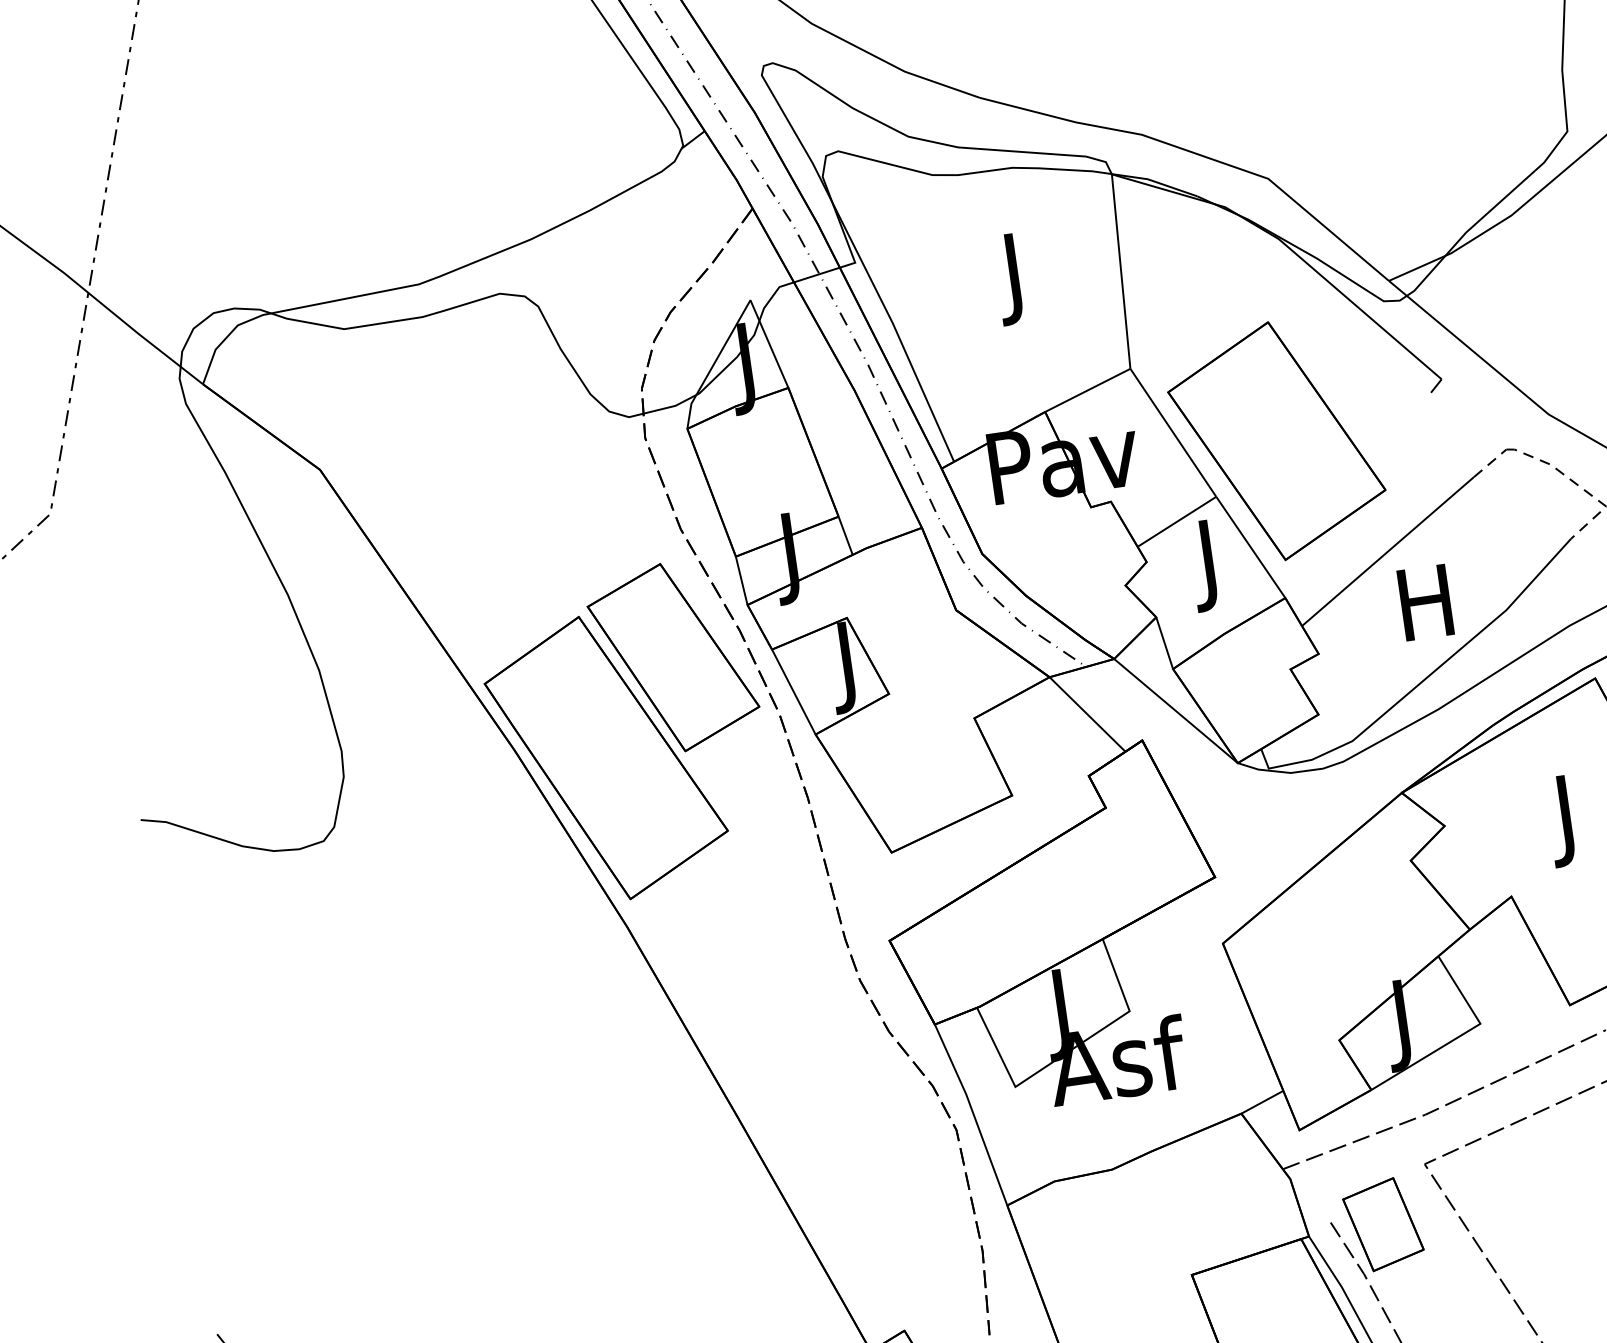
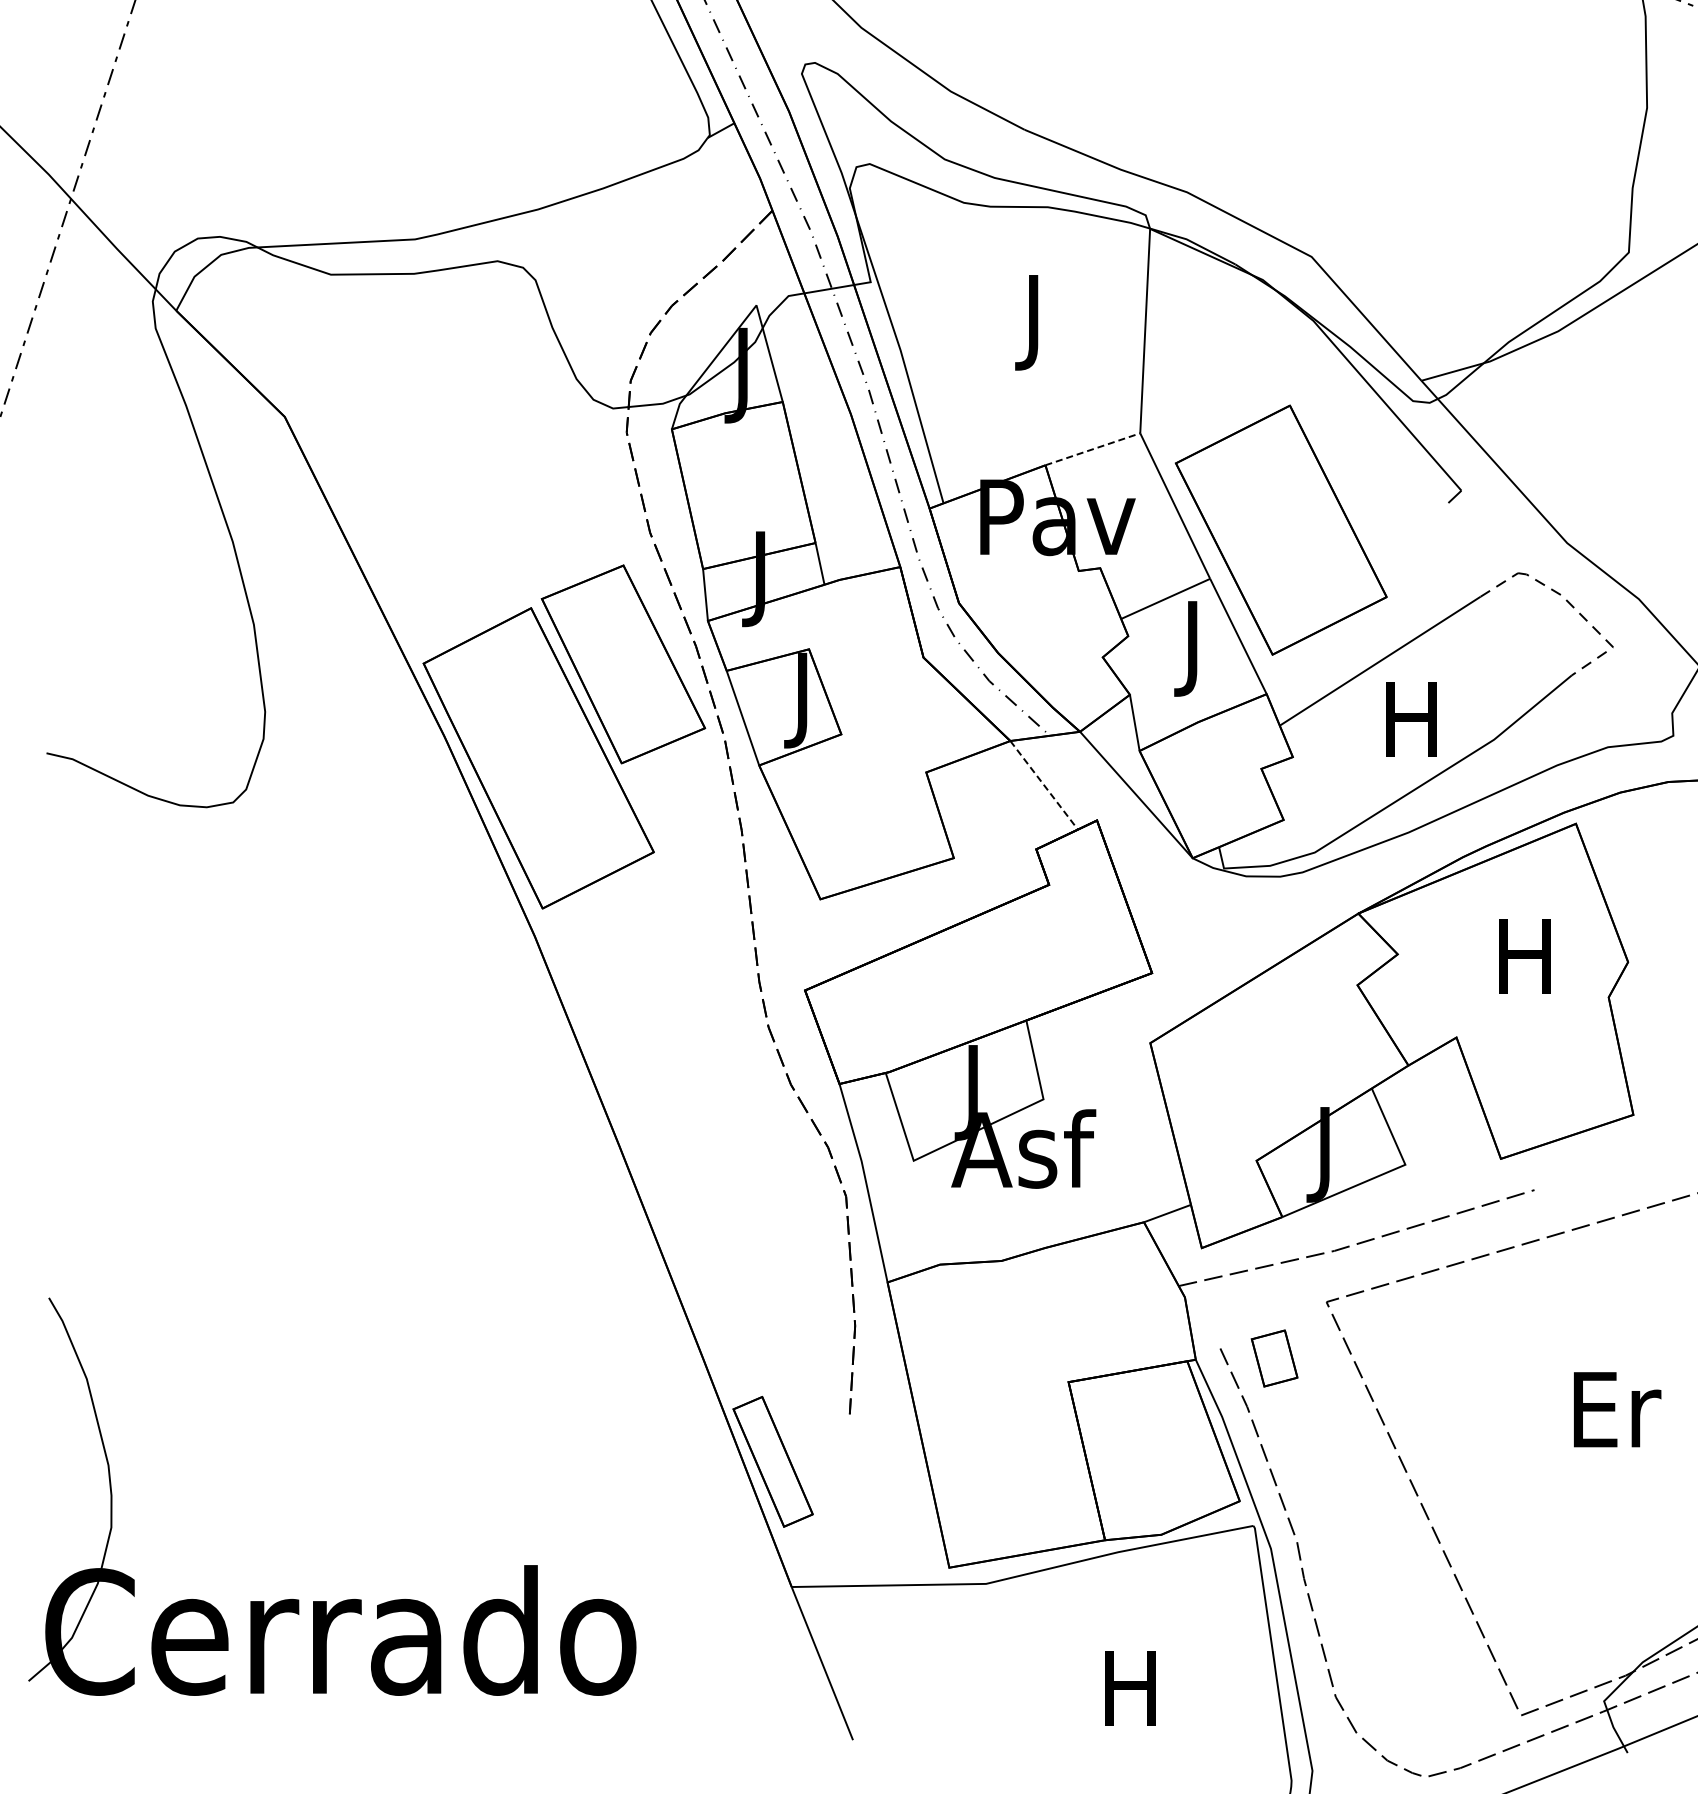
line: (1088, 390) -> (1093, 449), solid -> dashed
line: (1087, 714) -> (1044, 785), solid -> dashed
text: (1566, 820) -> (1524, 966), J -> H
part: (1383, 1224) -> (1274, 1358), size x0.6

